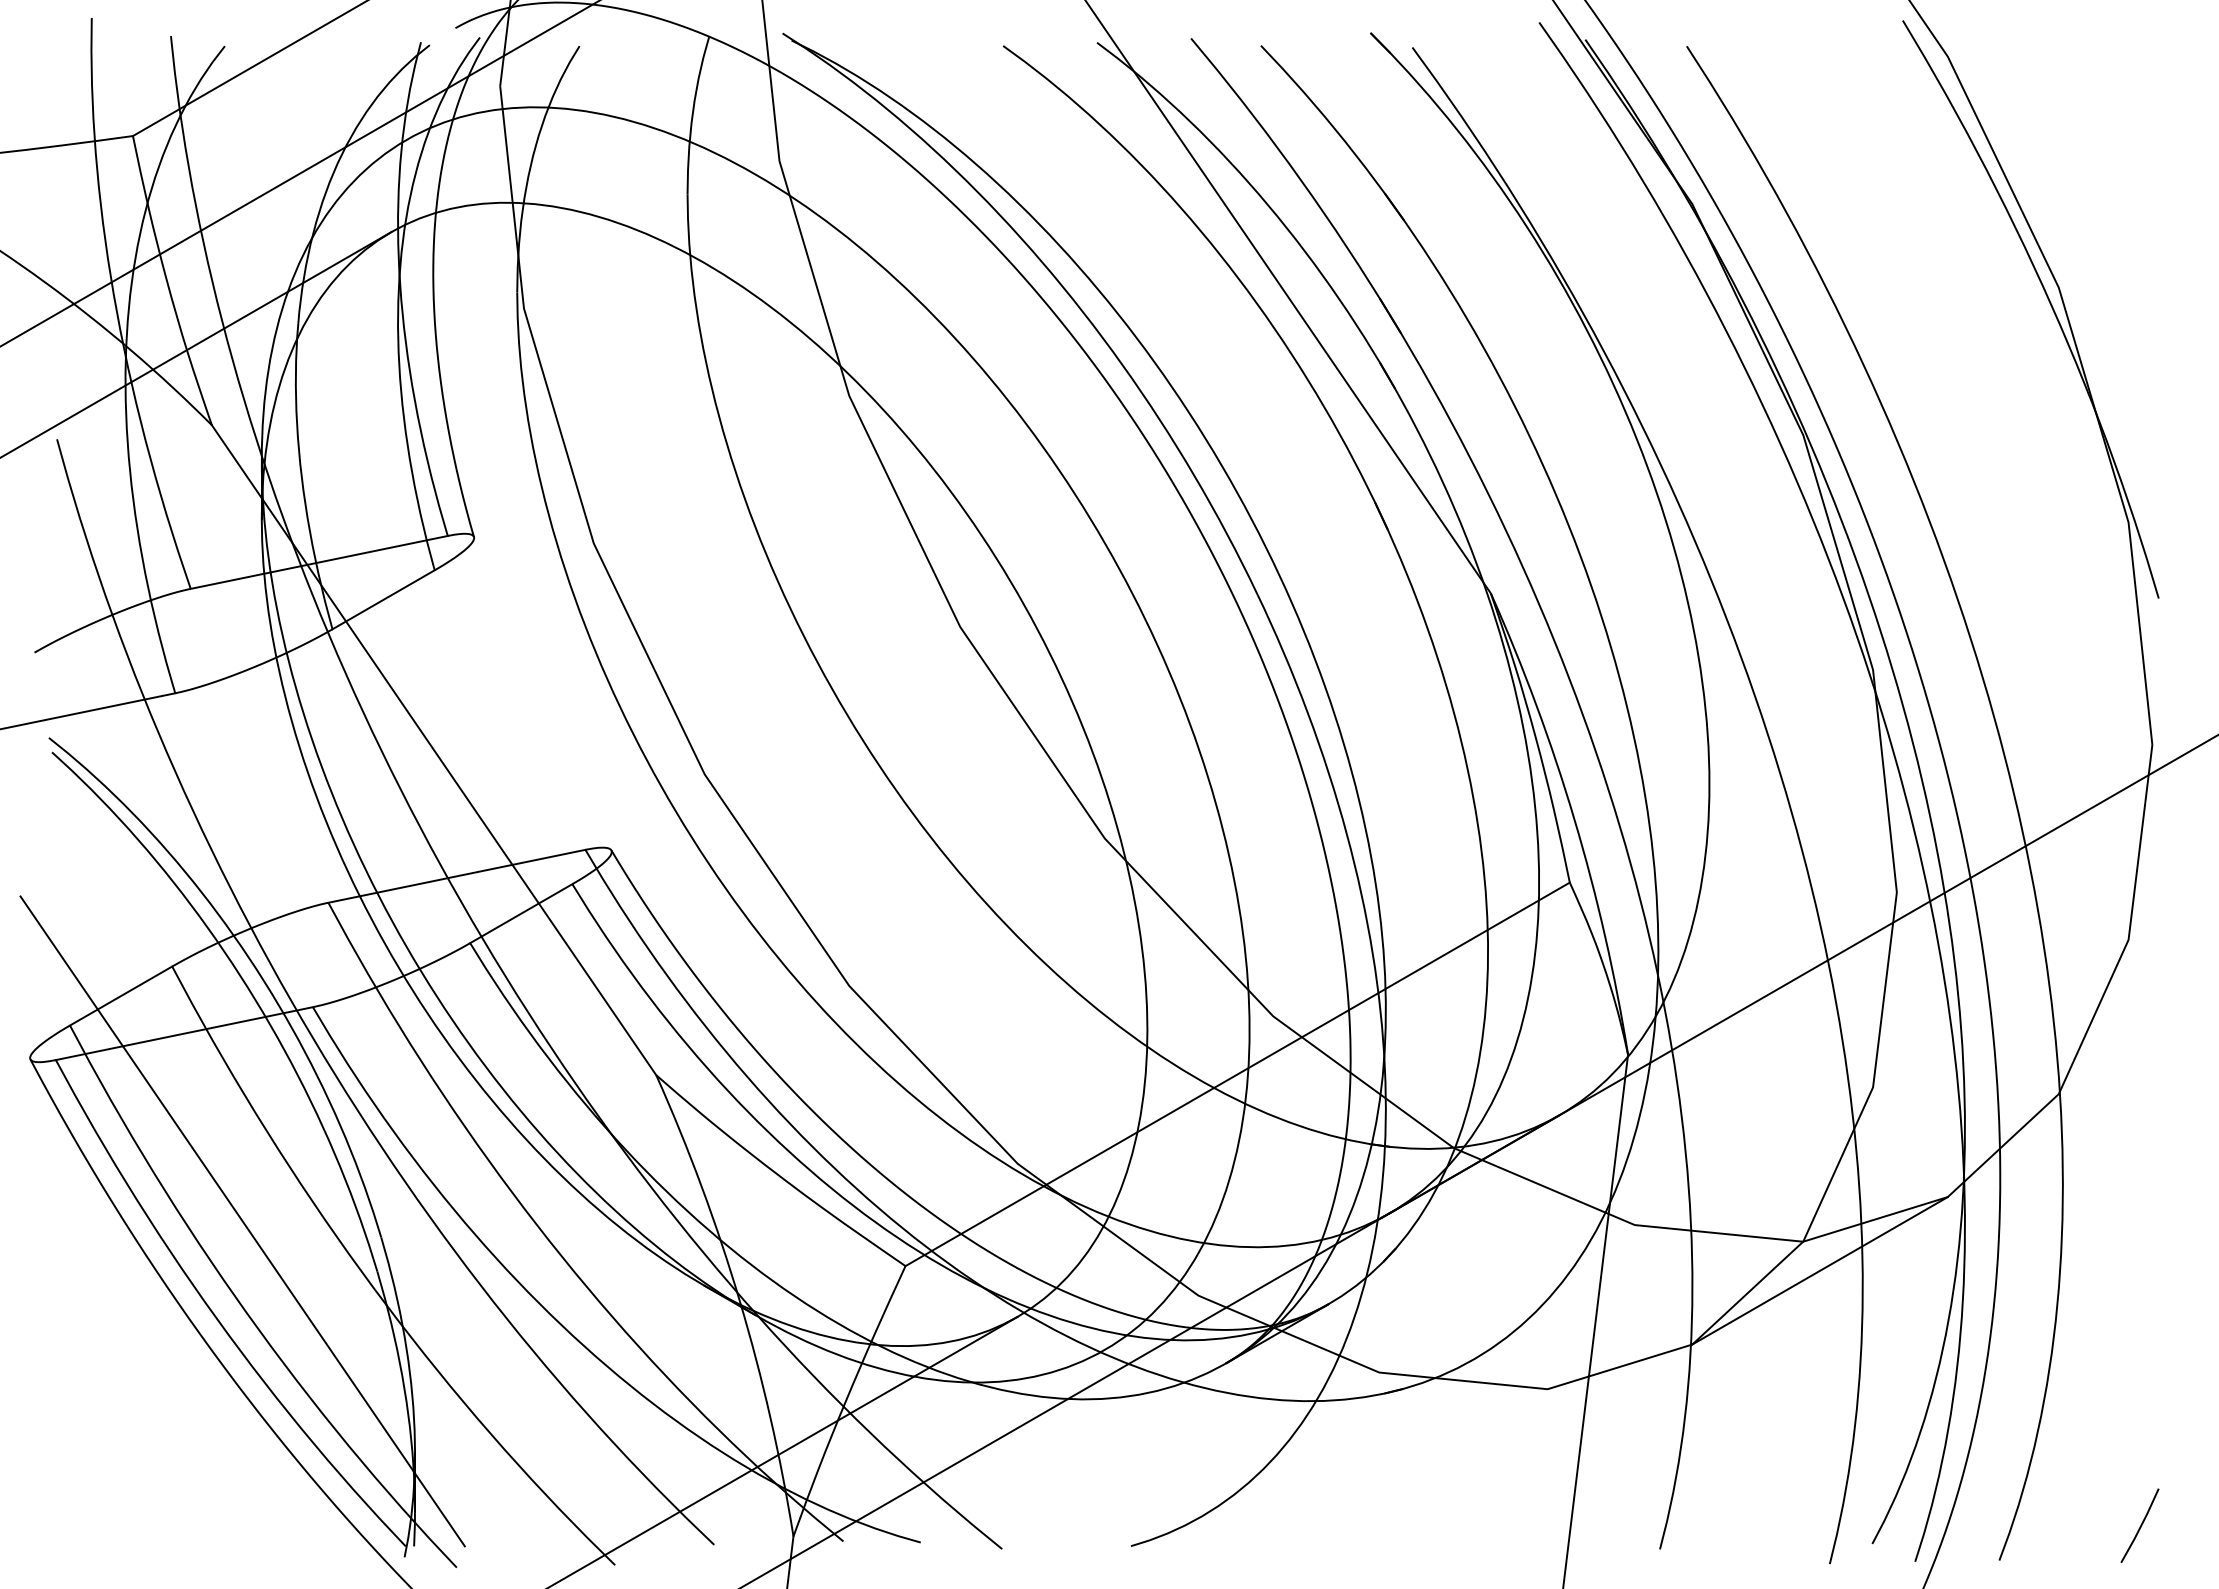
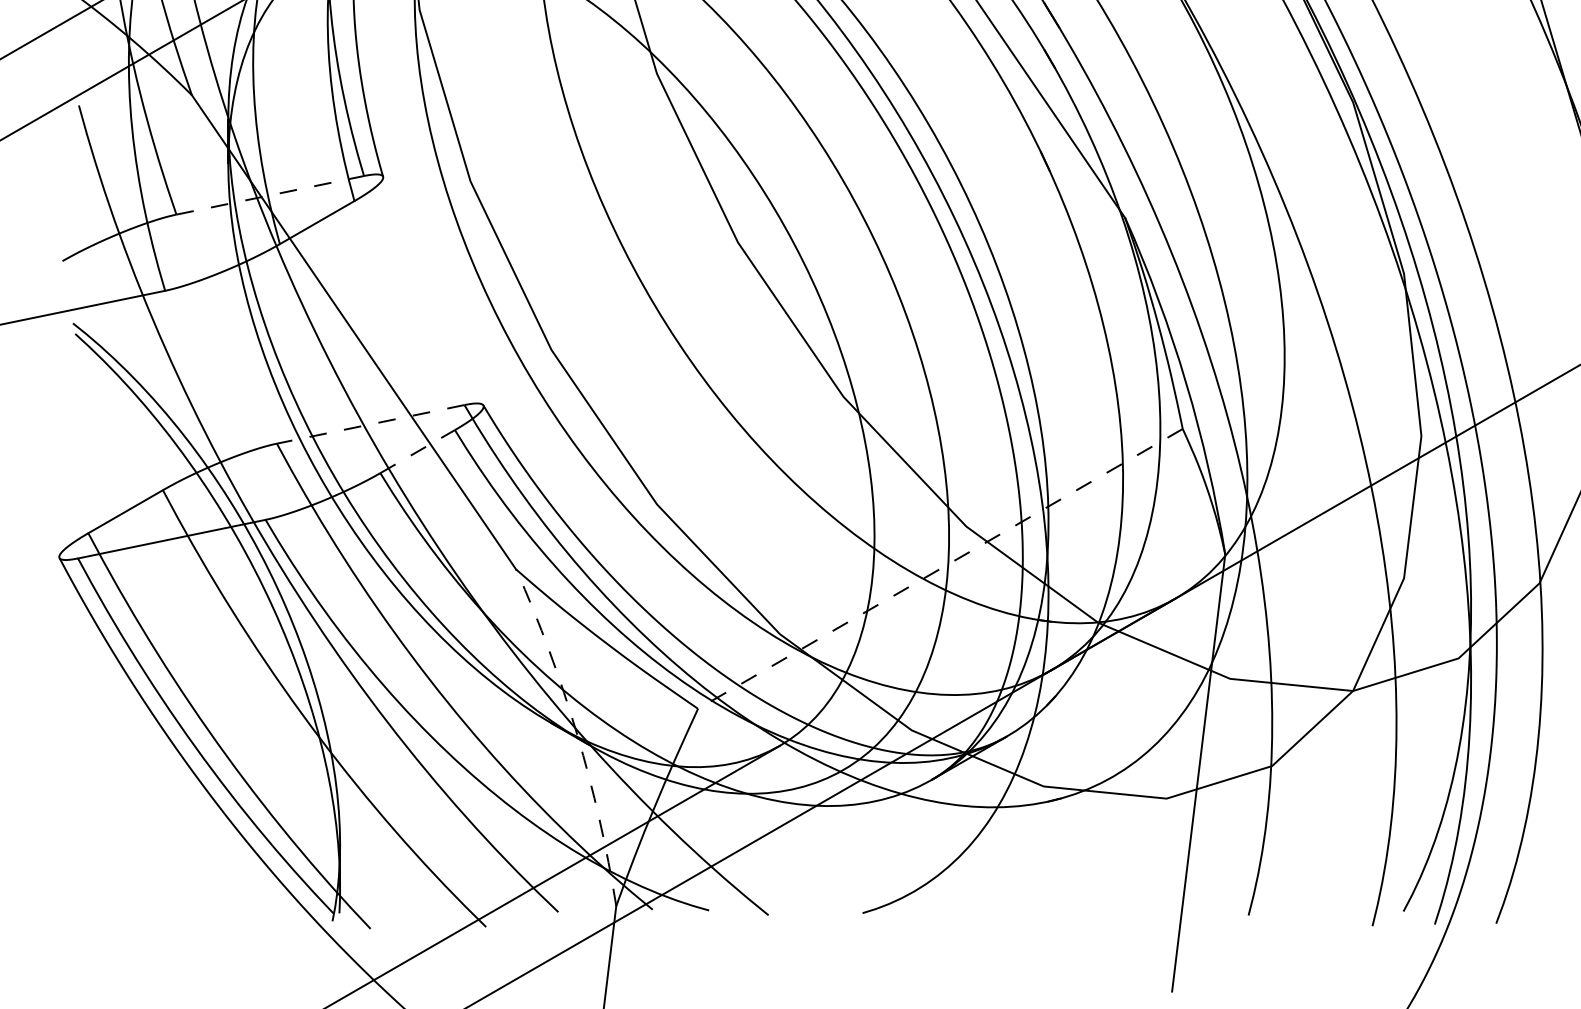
line: (319, 562) -> (270, 195), solid -> dashed
line: (456, 876) -> (370, 424), solid -> dashed
line: (521, 913) -> (417, 451), solid -> dashed
line: (1237, 1074) -> (940, 568), solid -> dashed
line: (242, 1221) -> (214, 676), removed
line: (1819, 1270) -> (1364, 712), removed
arc: (739, 1301) -> (576, 734), solid -> dashed

